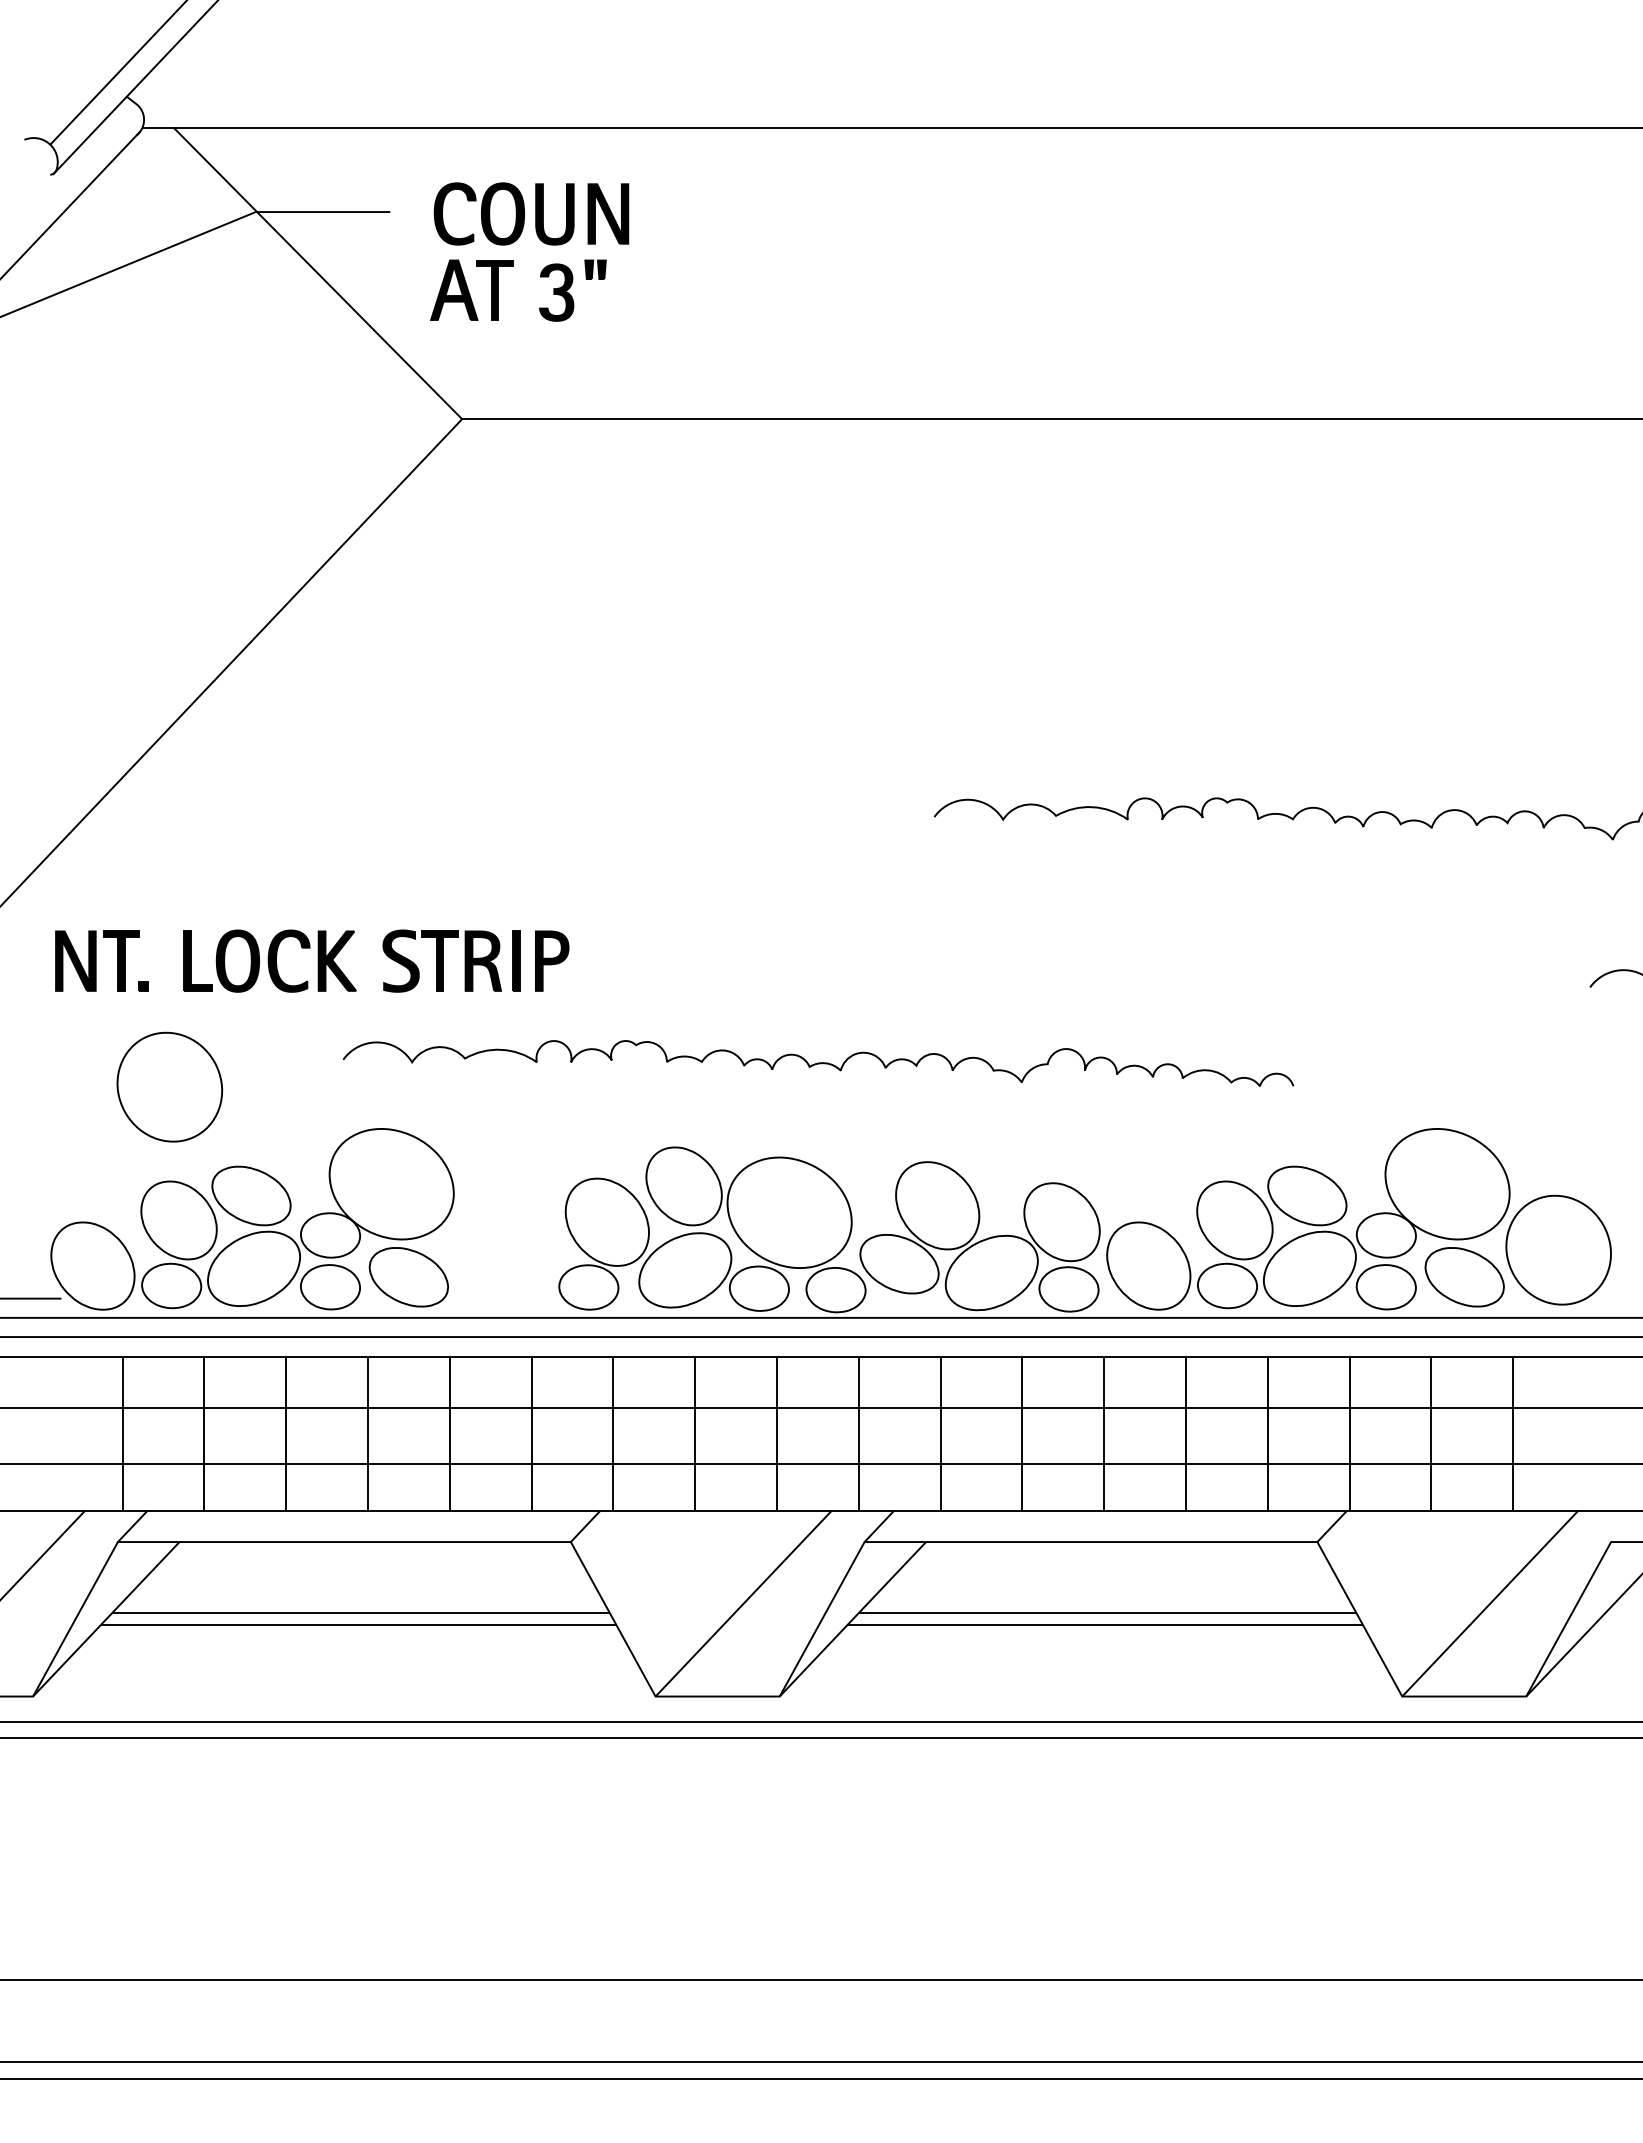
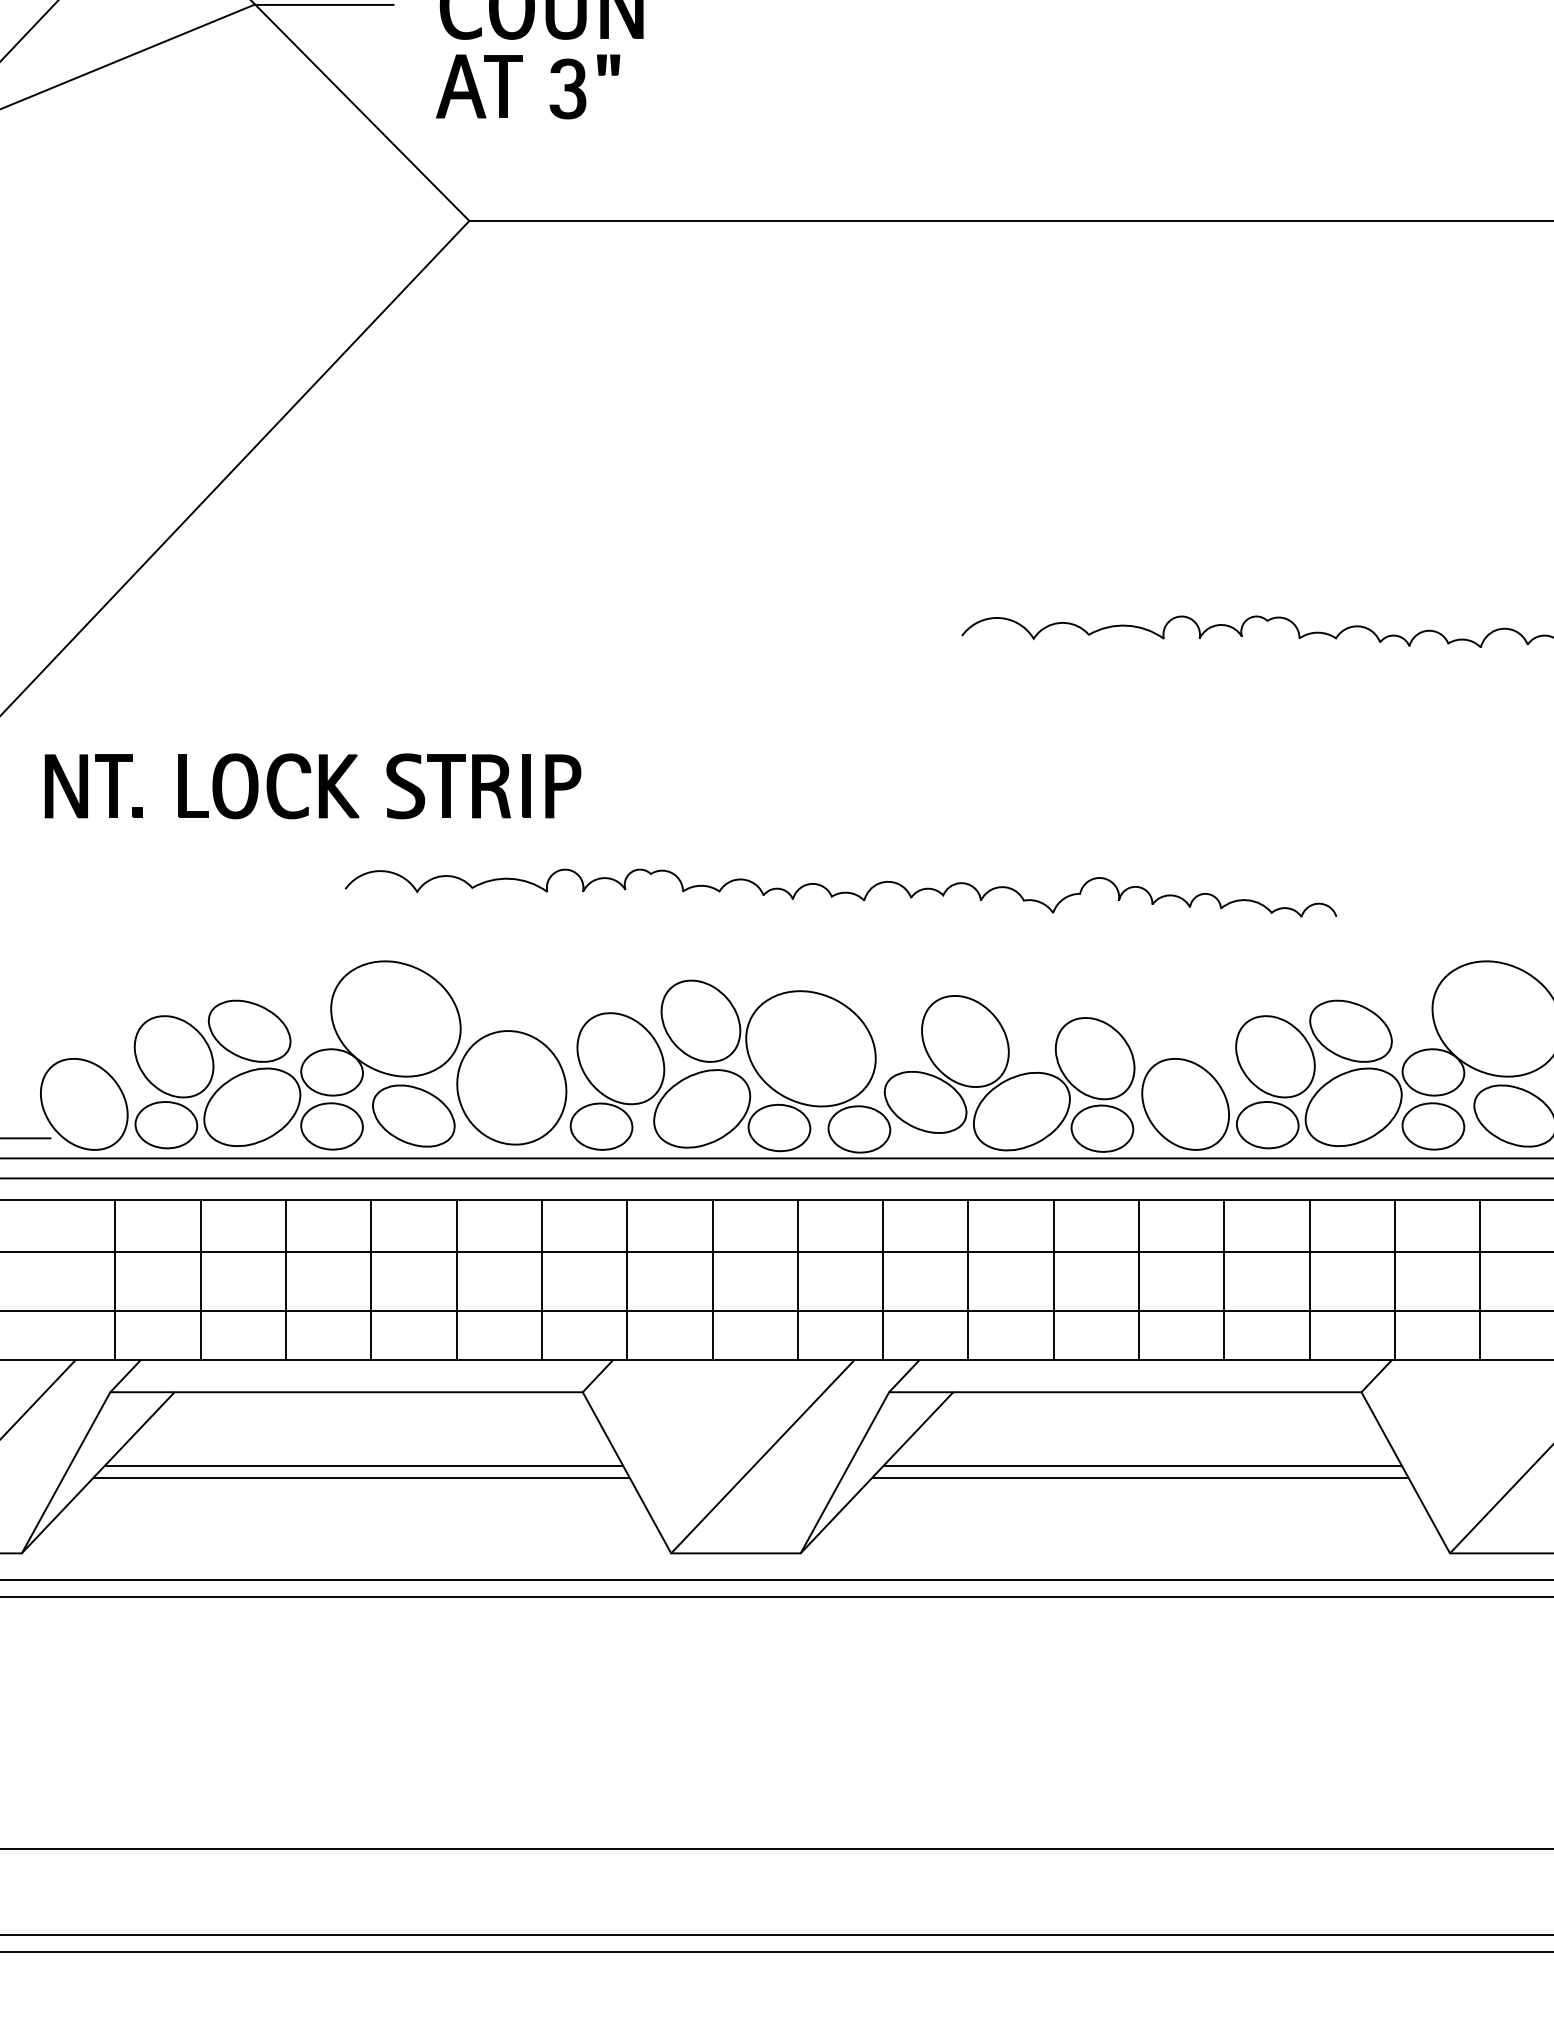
part: (169, 1086) -> (511, 1087), moved

